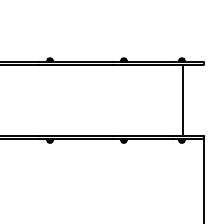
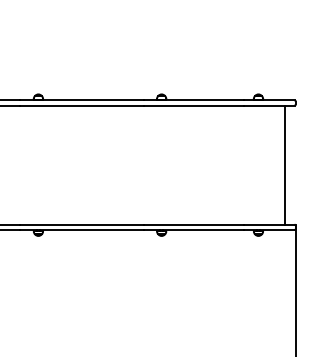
line: (182, 100) -> (284, 165), moved

